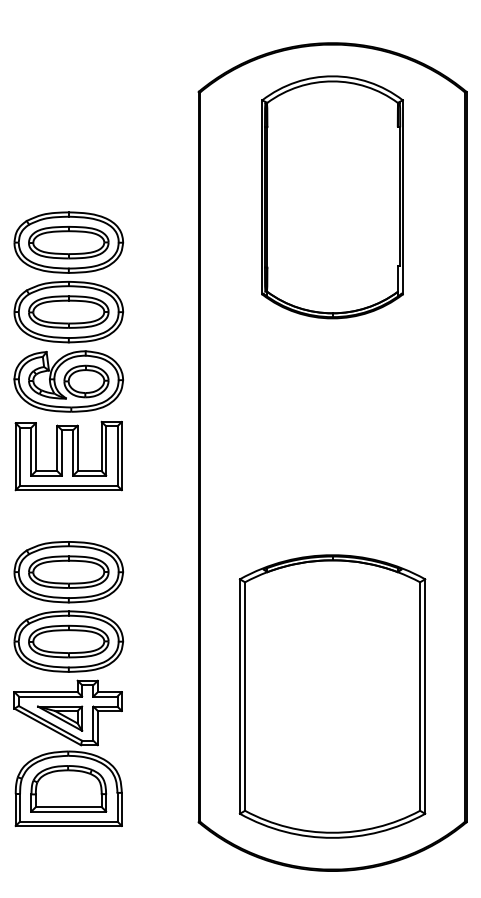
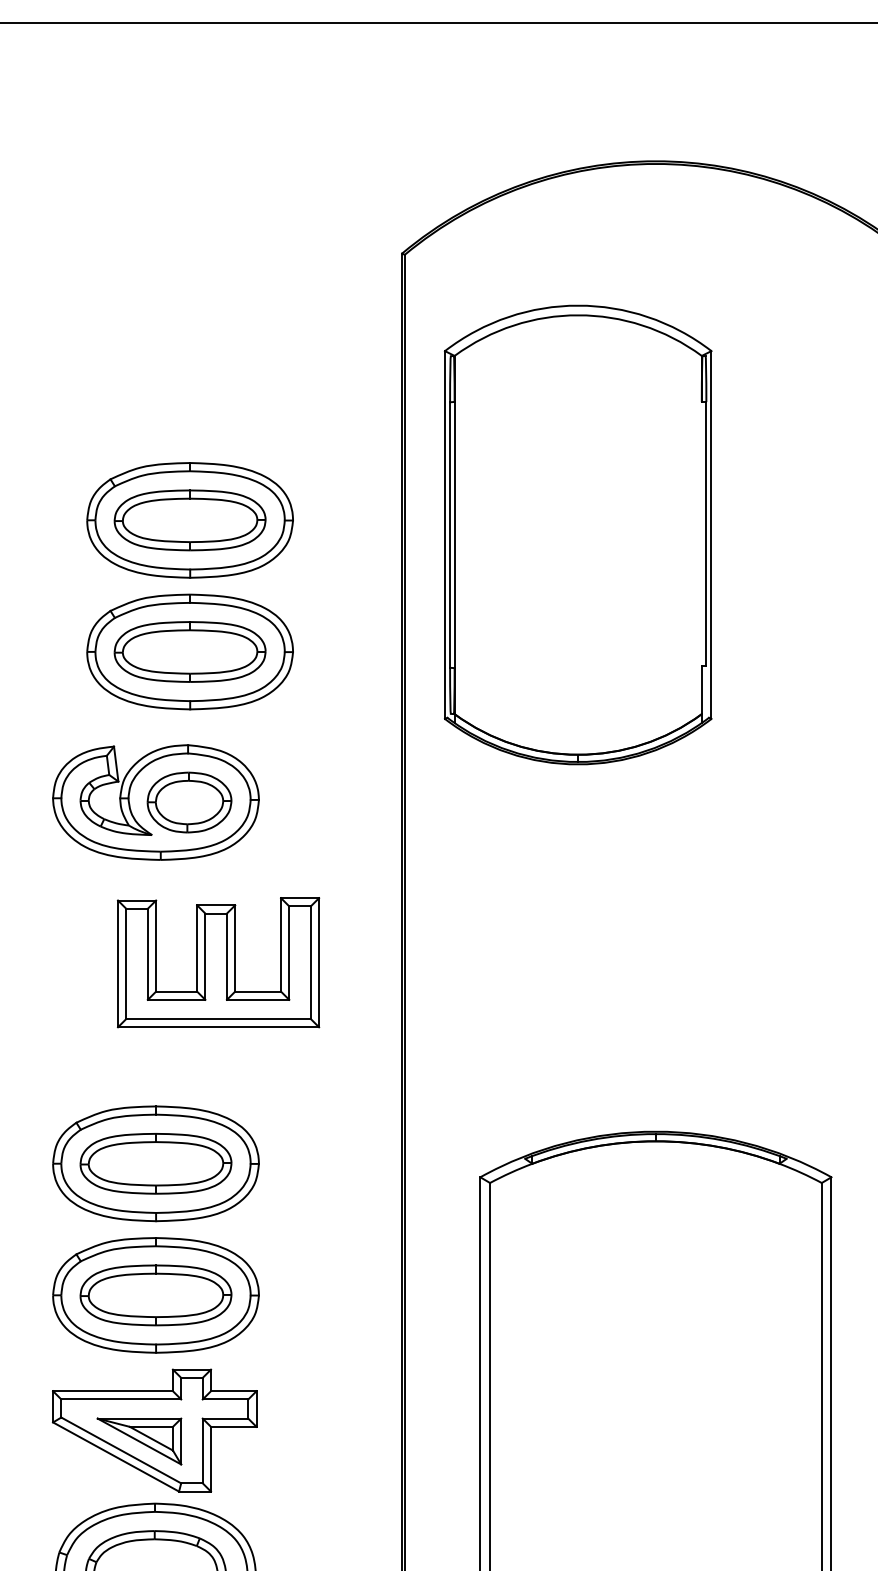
part: (332, 197) -> (578, 535), moved
part: (68, 277) -> (189, 586), moved
part: (68, 455) -> (217, 961), moved

